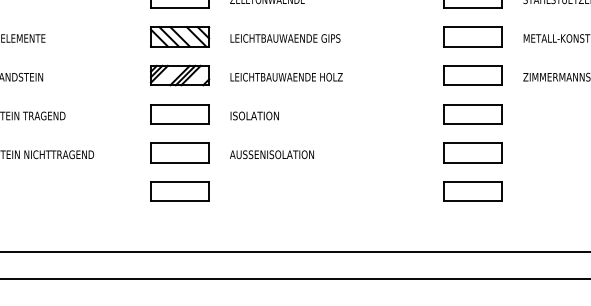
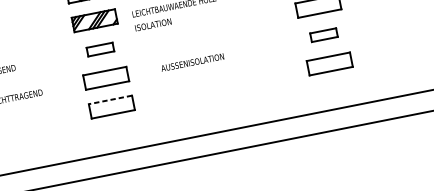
part: (179, 114) -> (100, 49), size x0.6
text: (254, 115) -> (153, 24), moved
part: (472, 152) -> (323, 34), size x0.6
text: (271, 154) -> (192, 62), moved
line: (179, 182) -> (110, 100), solid -> dashed

